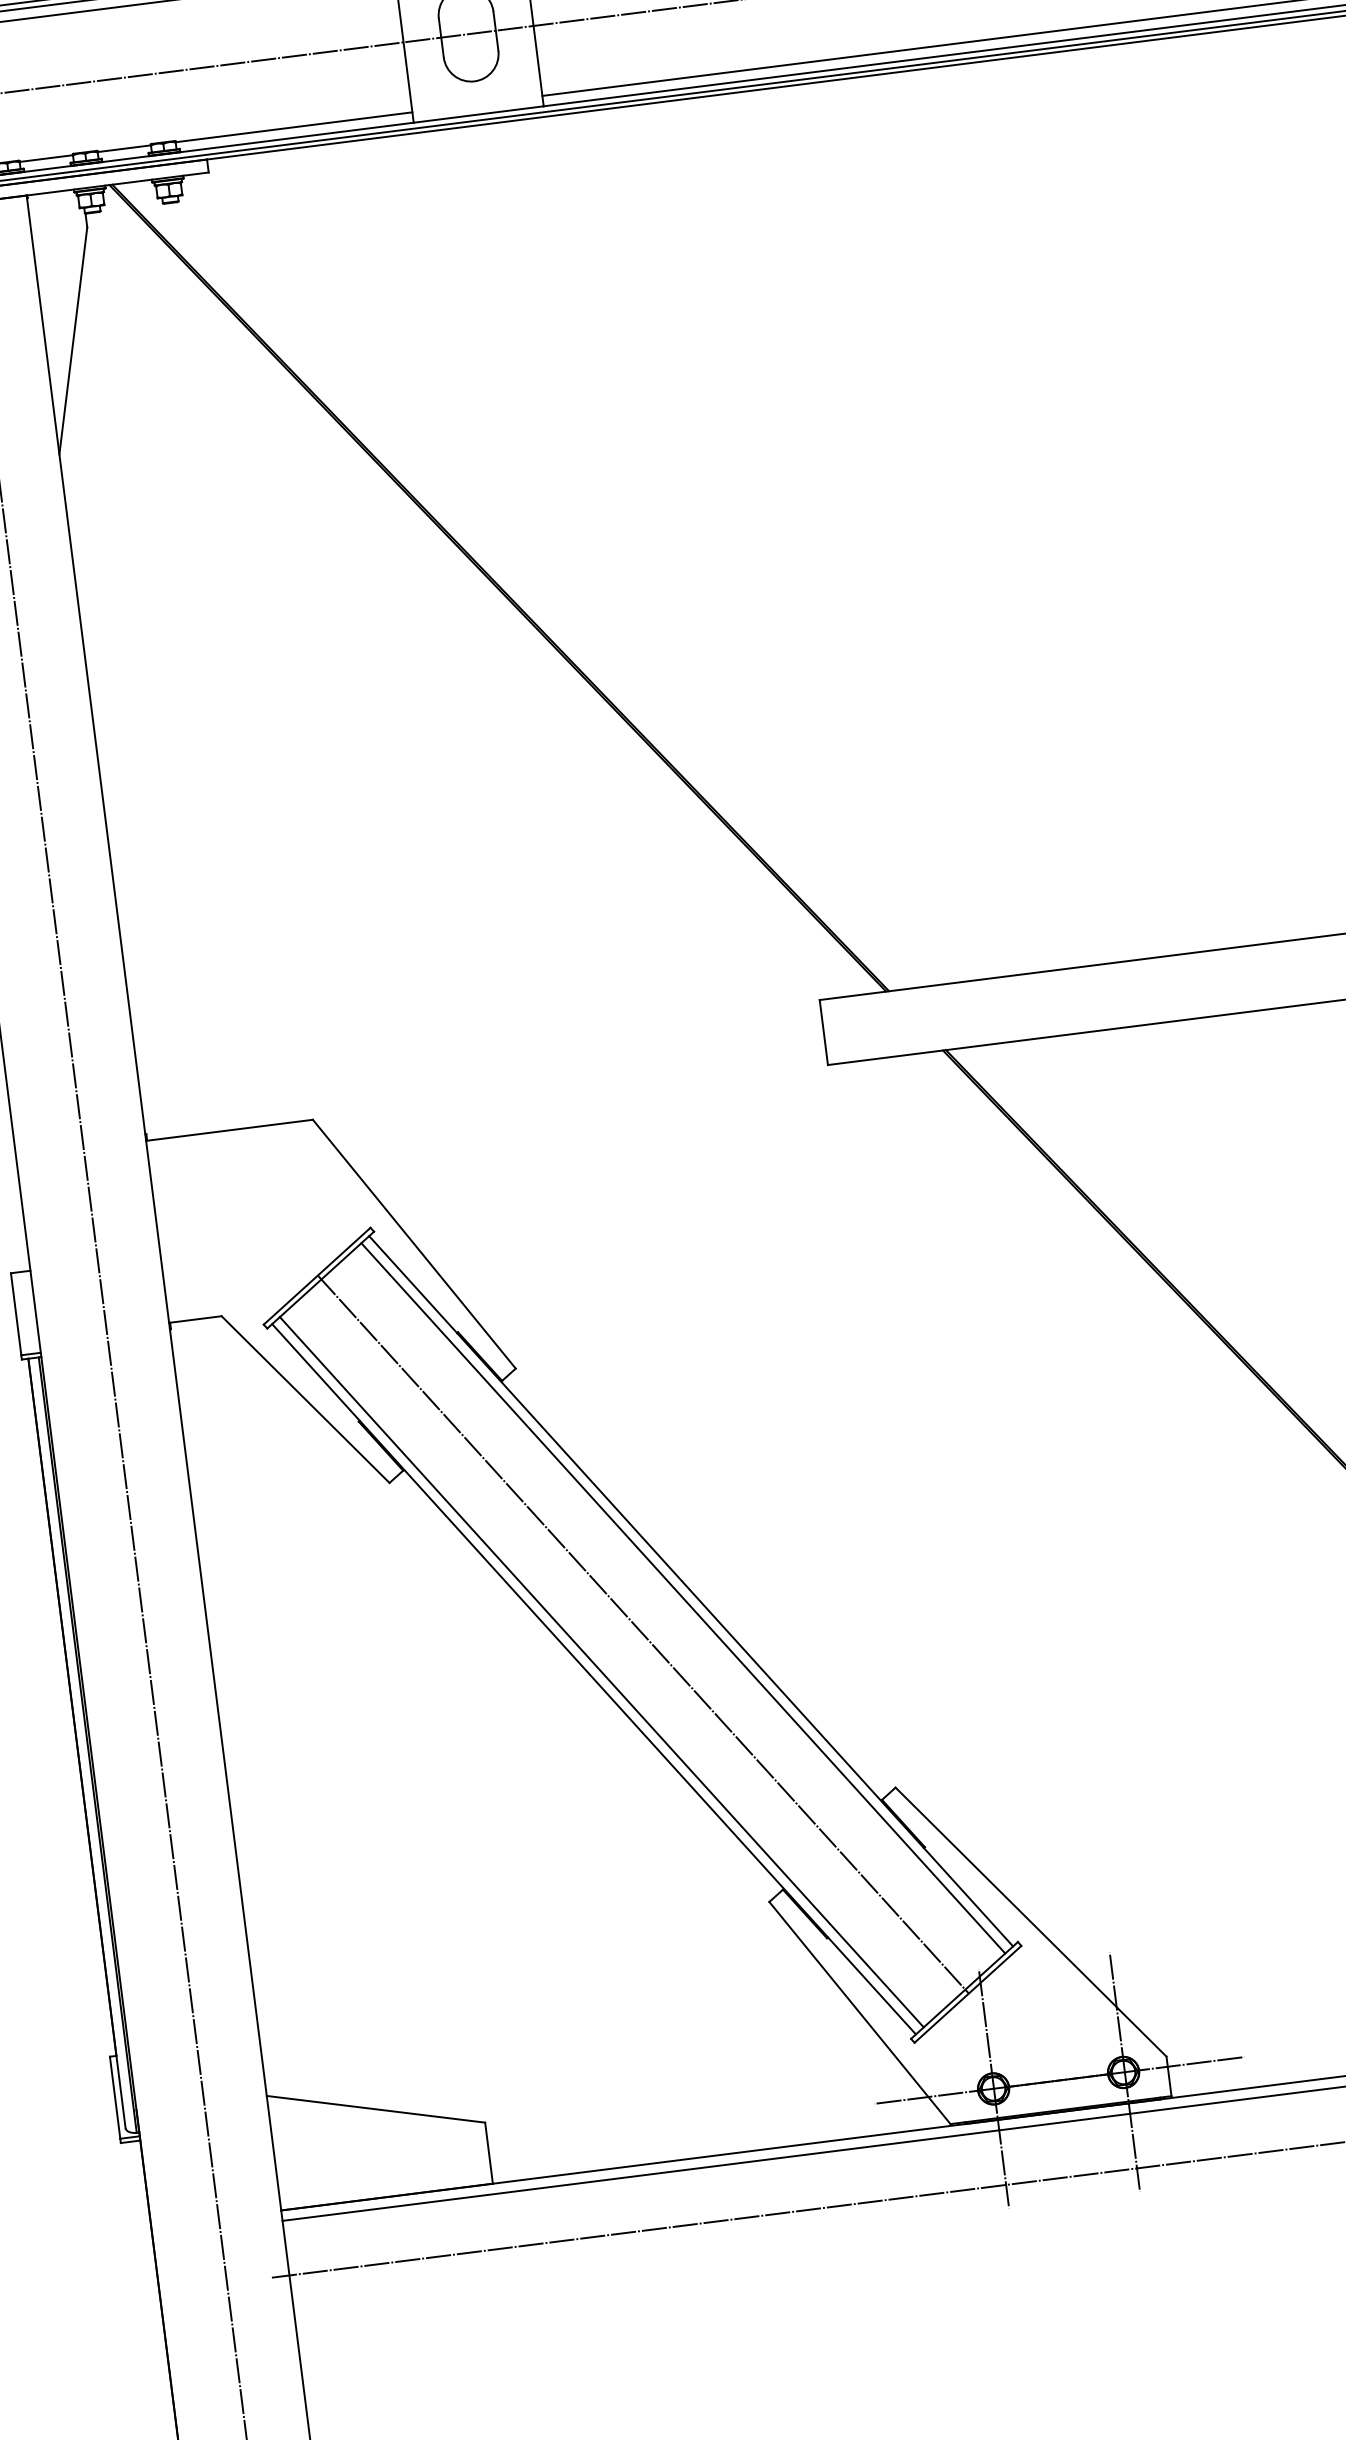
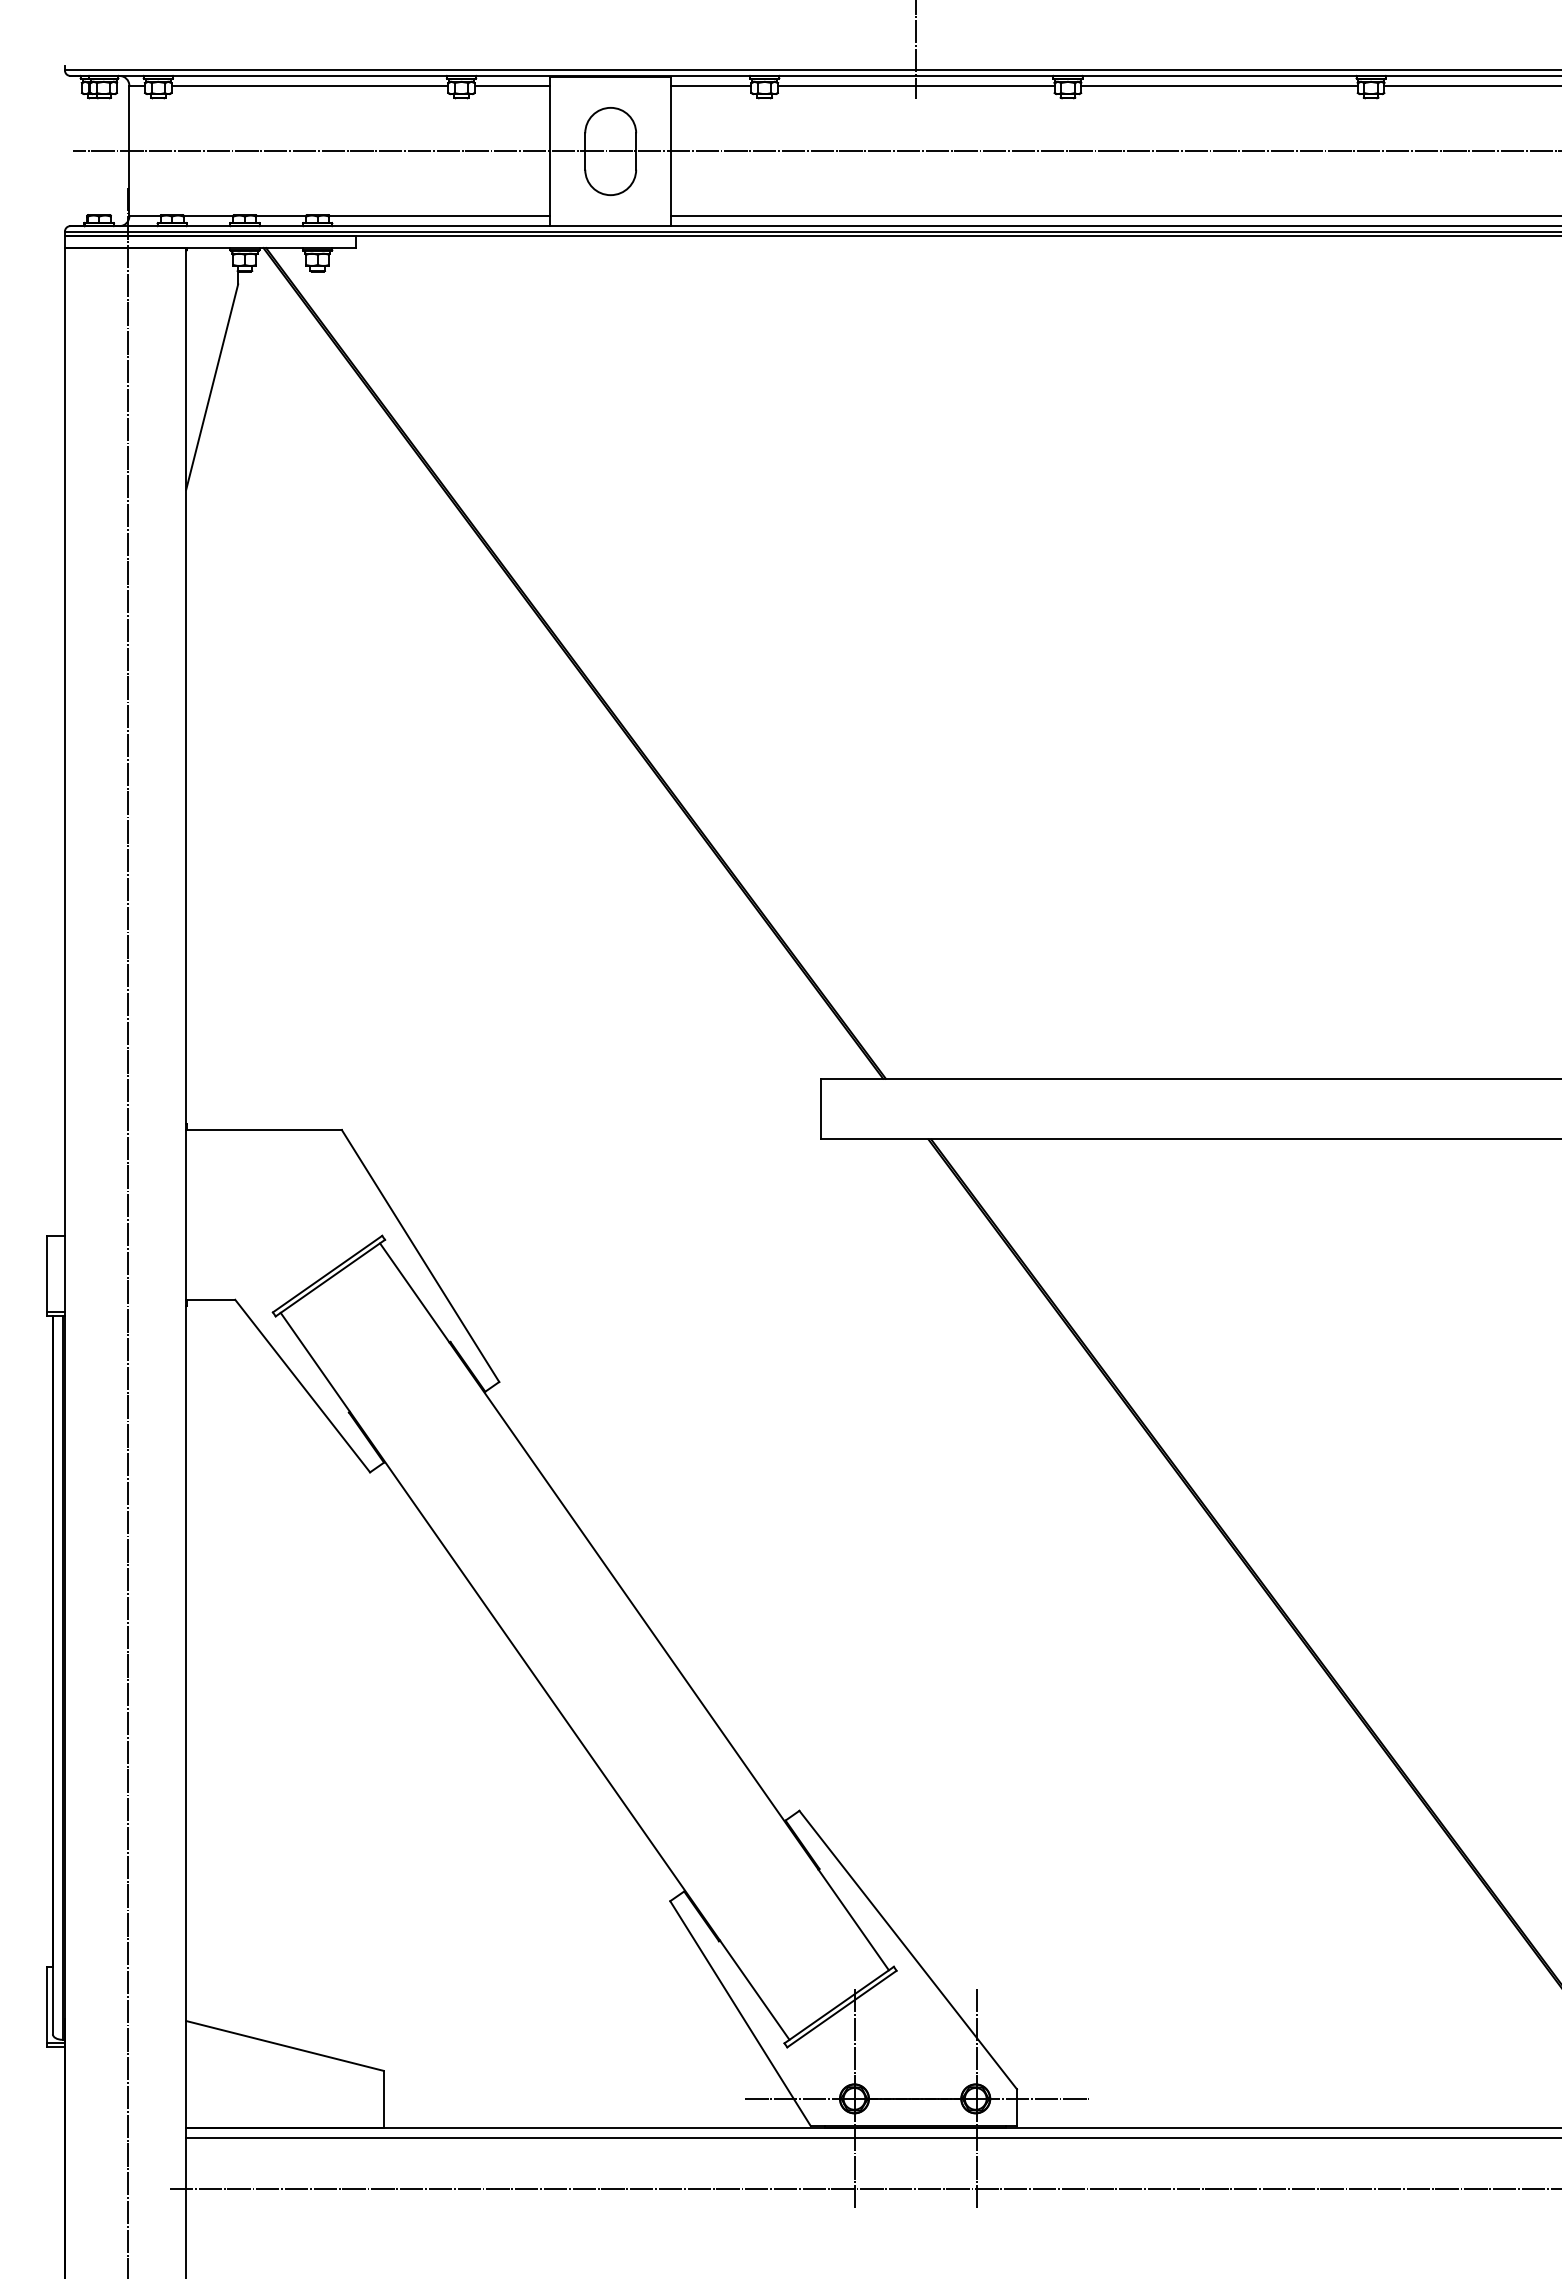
line: (683, 1597) -> (626, 1611), removed
line: (643, 1635) -> (585, 1641), removed
line: (601, 1671) -> (542, 1670), removed

